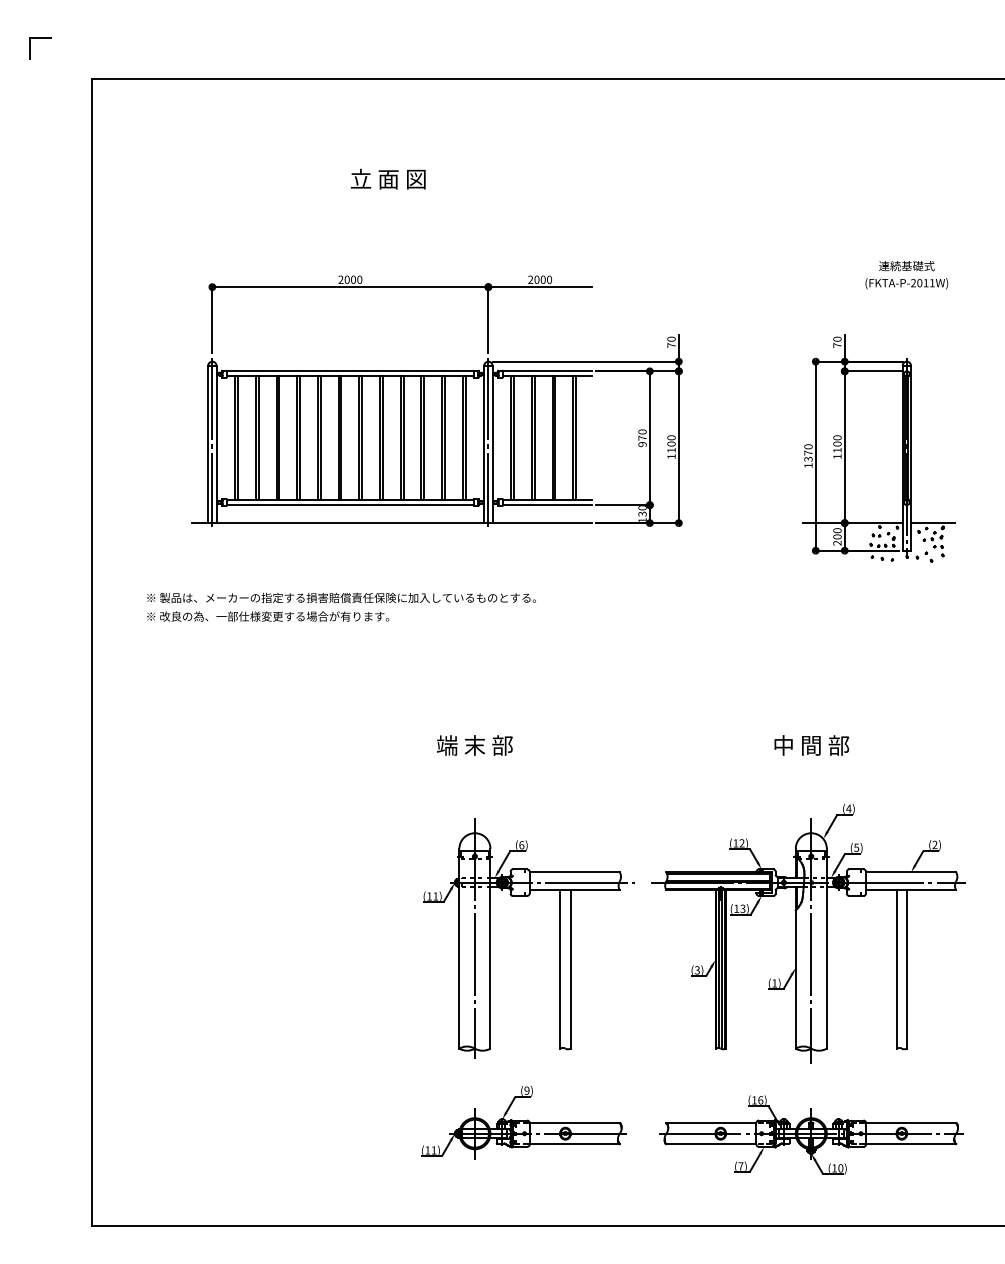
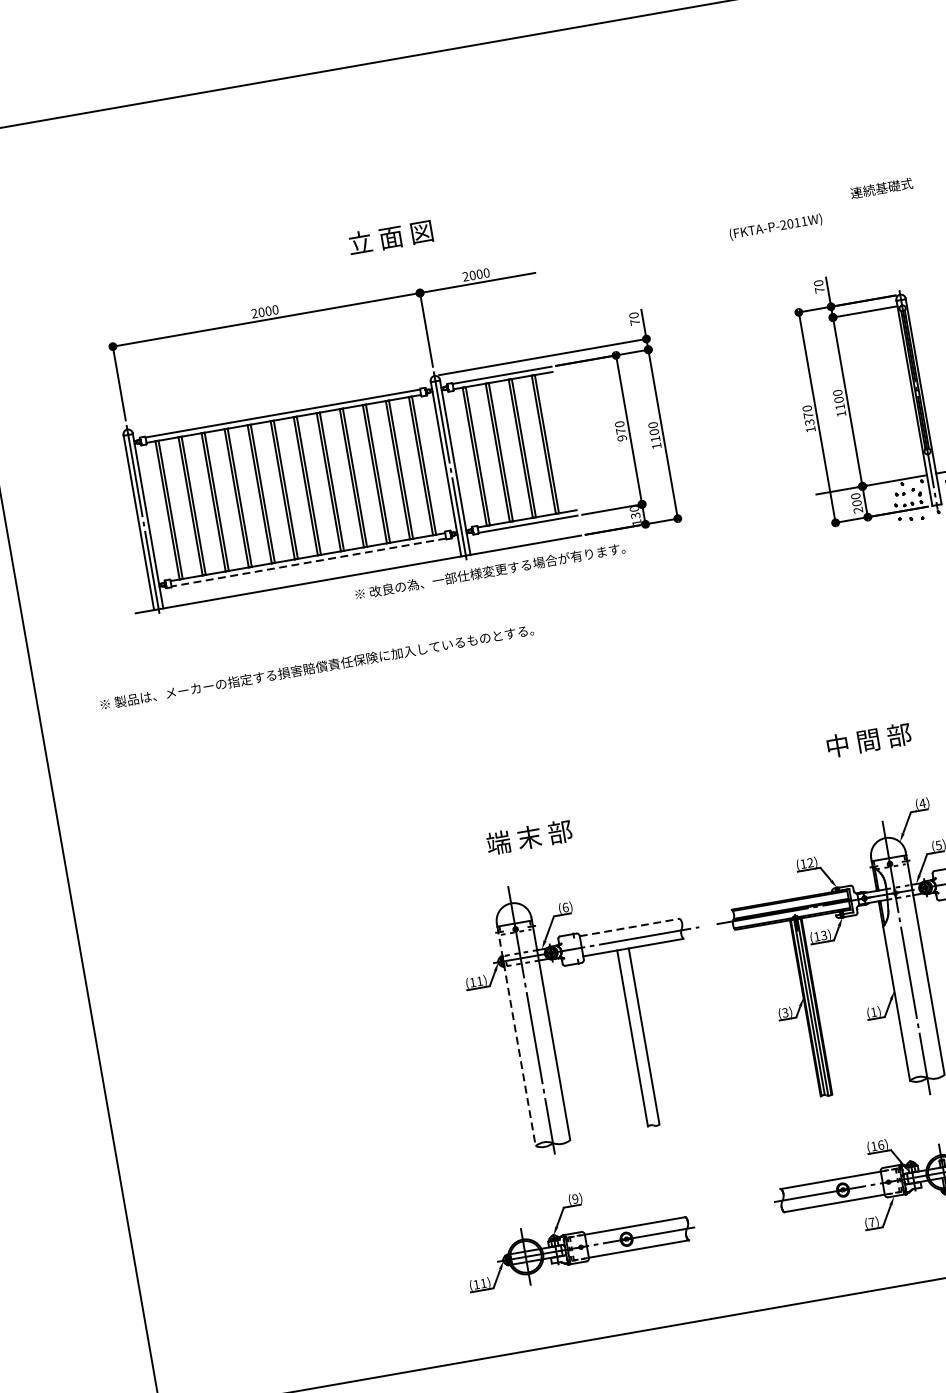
text: (388, 178) -> (390, 236), moved
text: (906, 283) -> (775, 226), moved
line: (349, 505) -> (307, 563), solid -> dashed
text: (268, 616) -> (490, 571), moved
text: (474, 745) -> (528, 837), moved
line: (575, 872) -> (630, 927), solid -> dashed
line: (459, 950) -> (516, 1036), solid -> dashed
part: (523, 1122) -> (577, 1234), moved

